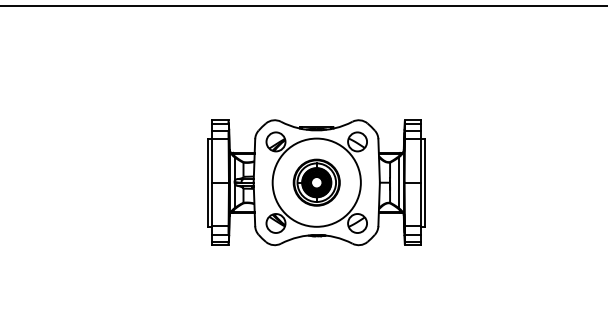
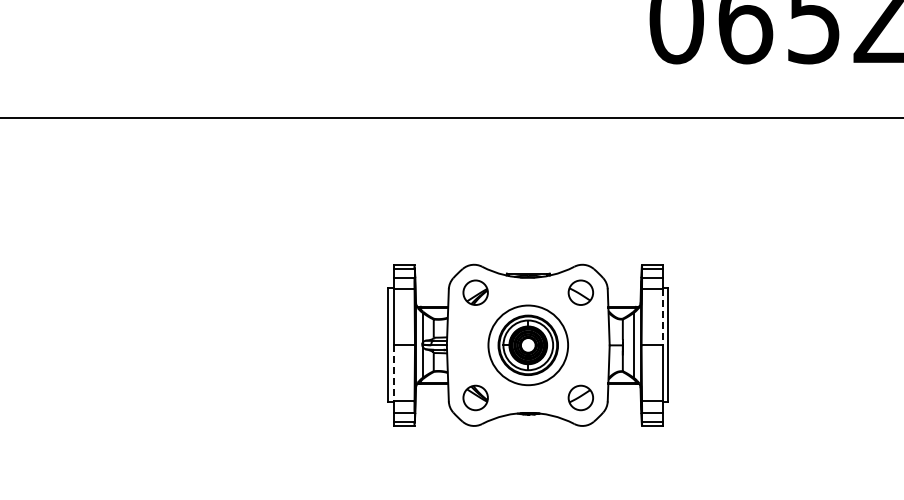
line: (421, 161) -> (663, 317), solid -> dashed
circle: (316, 182) -> (528, 345), size x0.7
line: (212, 204) -> (393, 373), solid -> dashed

